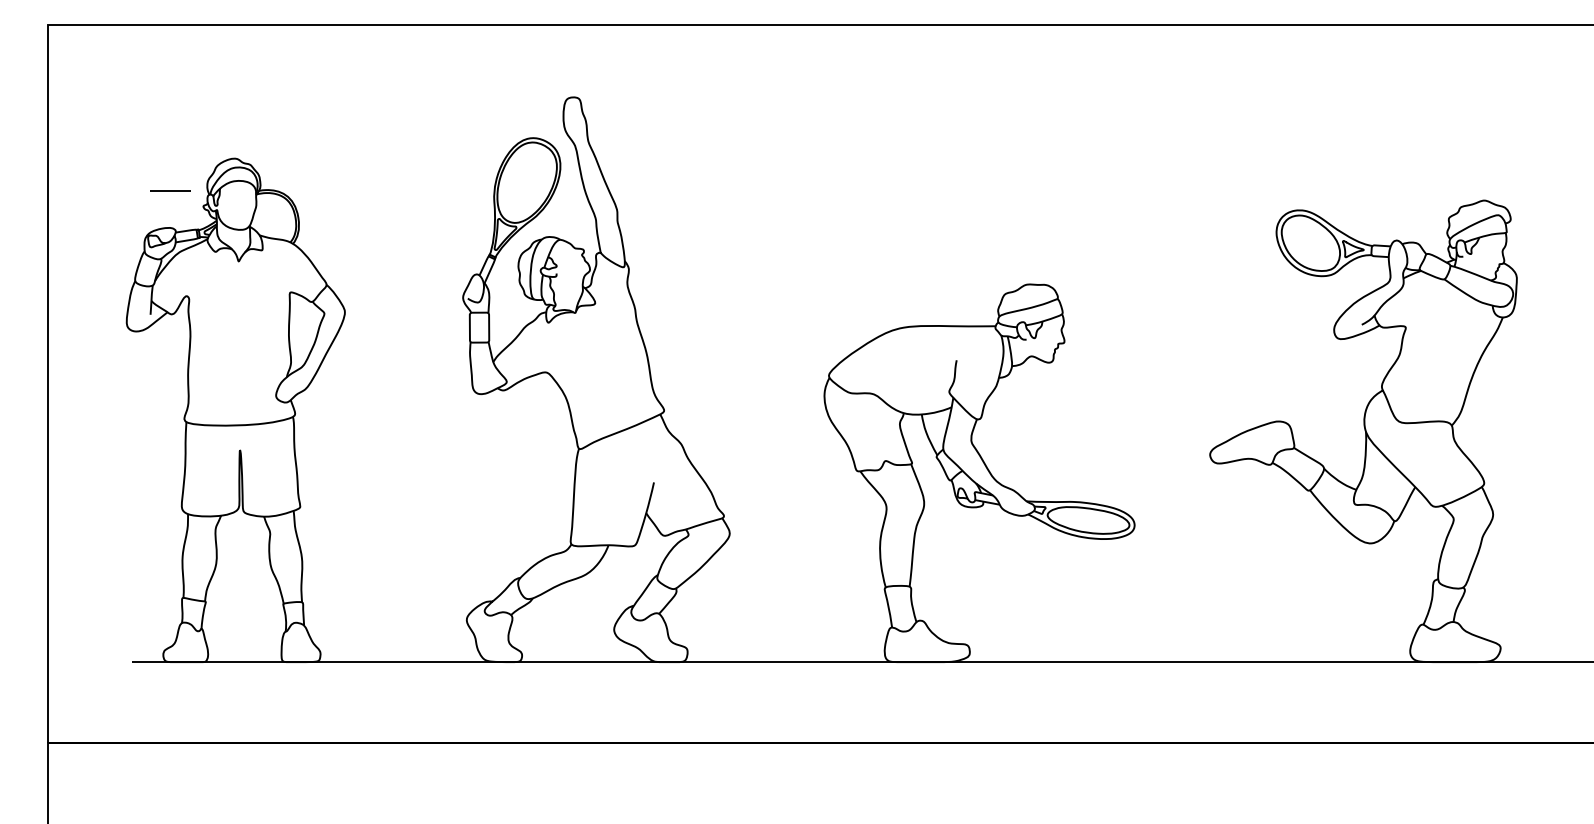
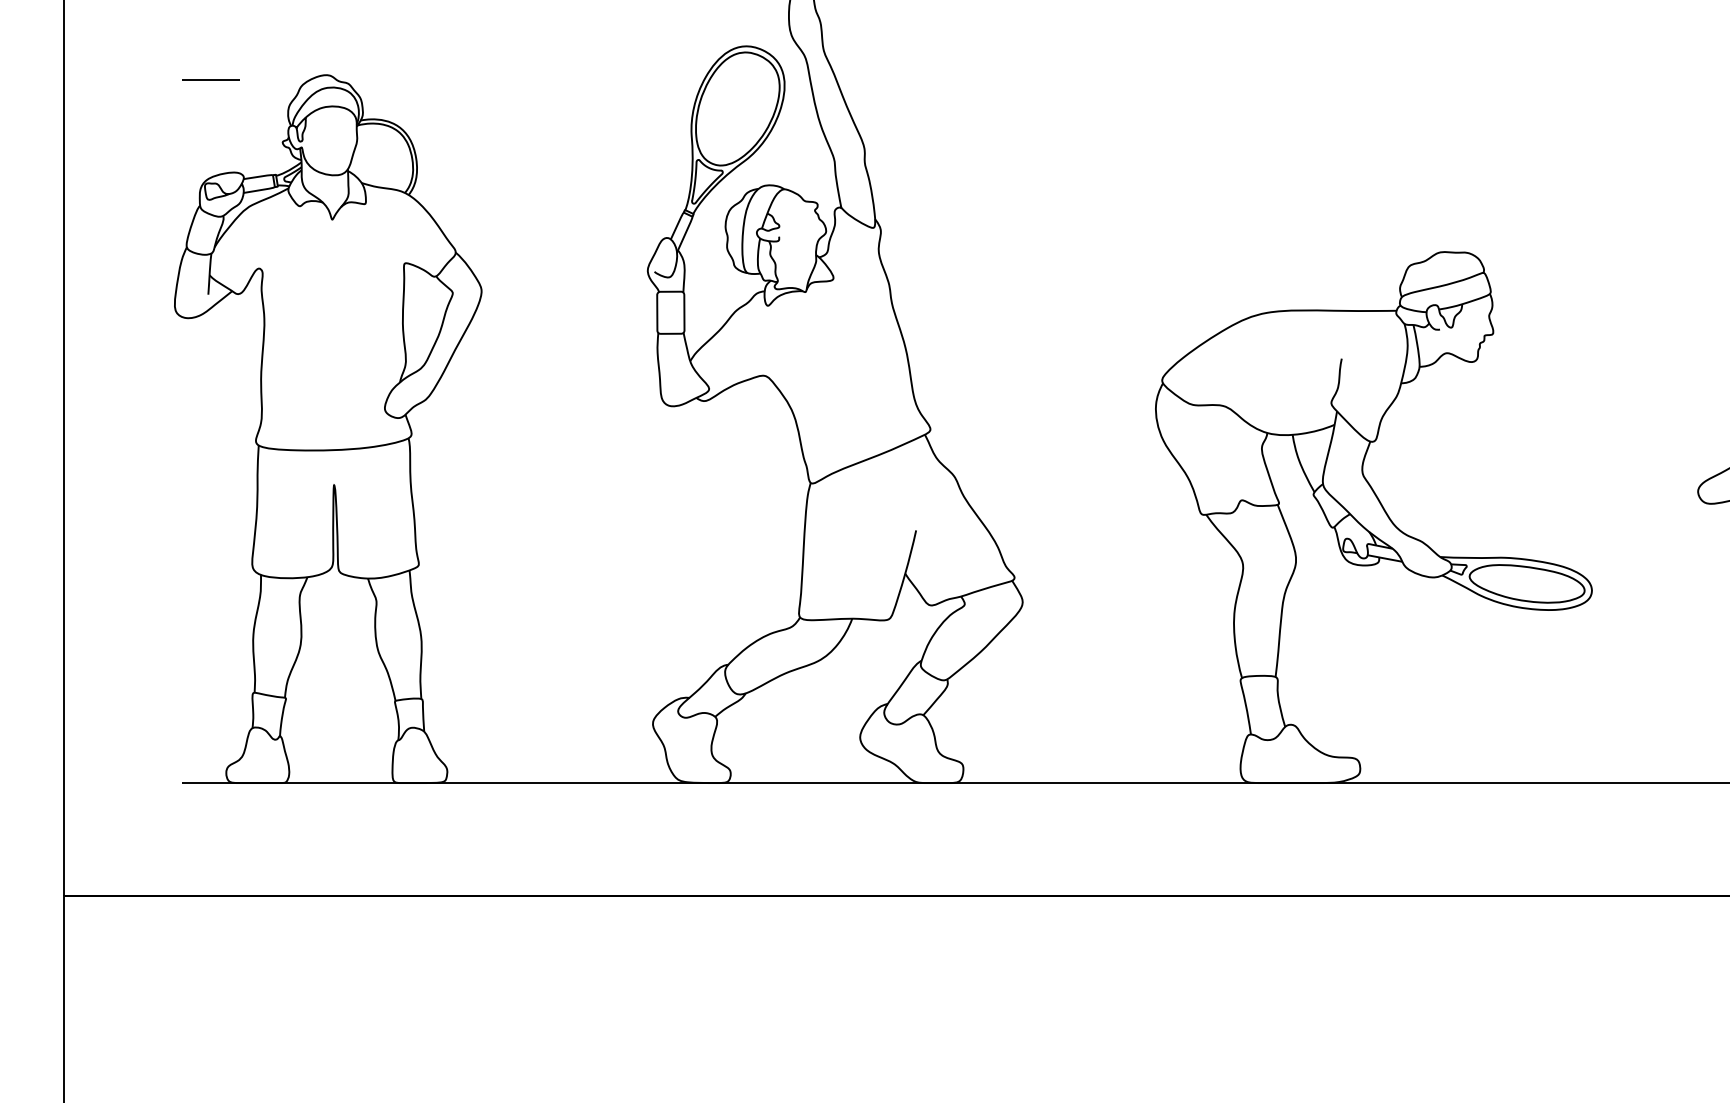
line: (170, 190) -> (211, 79), moved

